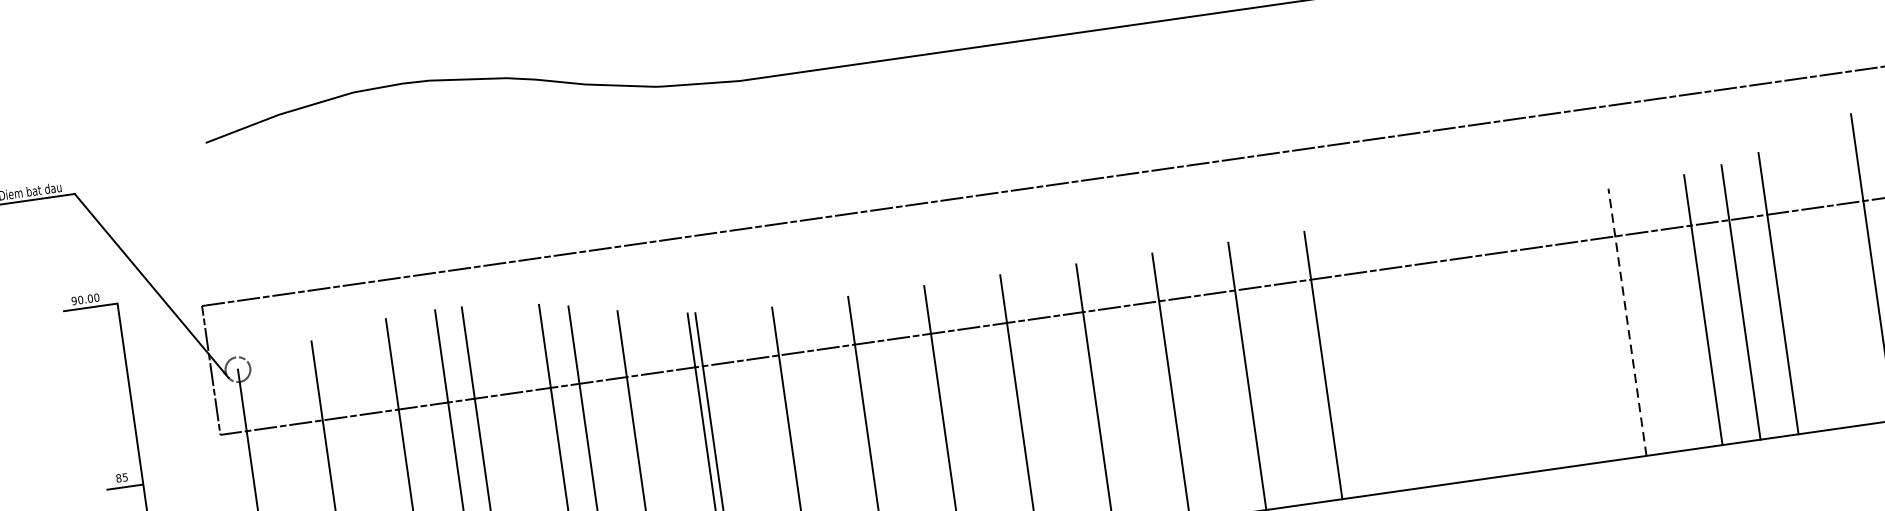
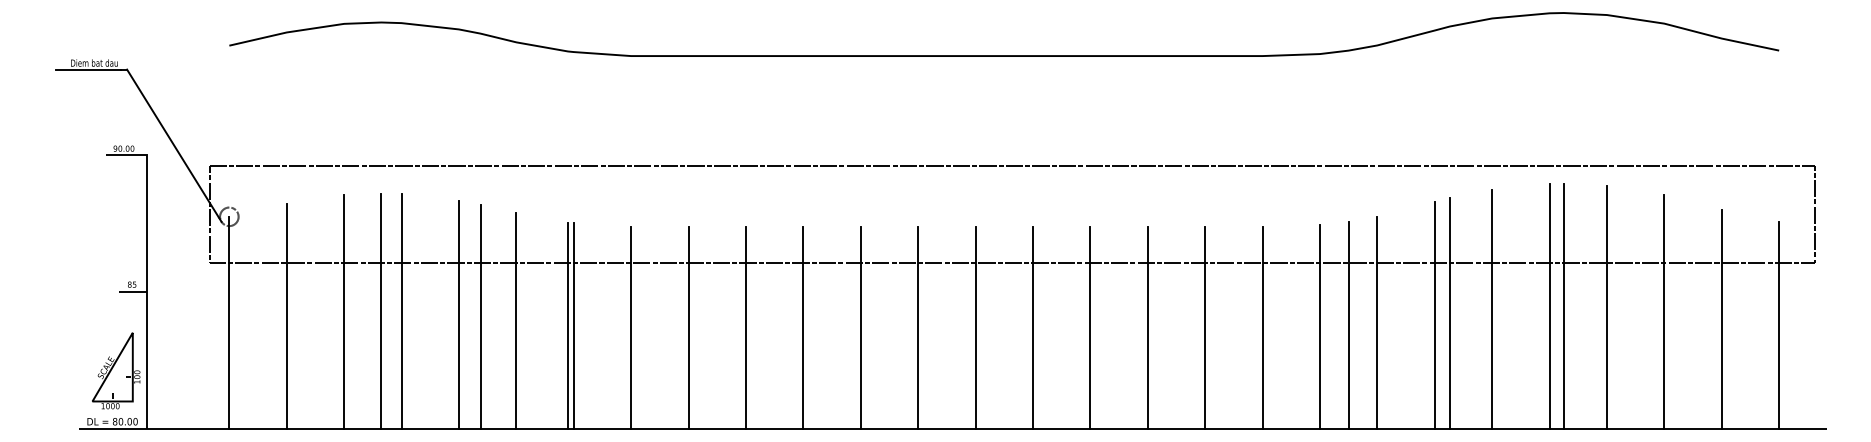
line: (1852, 271) -> (1434, 314), added
line: (1627, 322) -> (1262, 328), dashed -> solid
line: (1551, 332) -> (1205, 327), added
line: (1474, 343) -> (1147, 327), added
line: (1399, 353) -> (1090, 327), added

